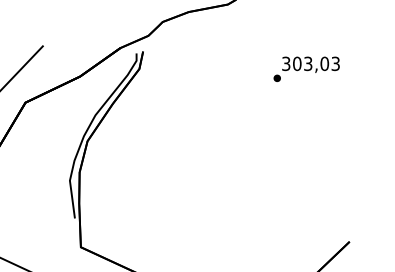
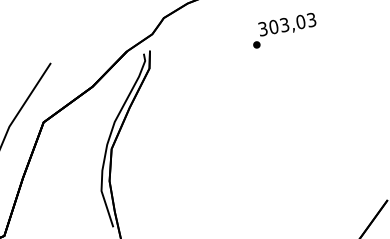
text: (306, 68) -> (283, 29), moved

